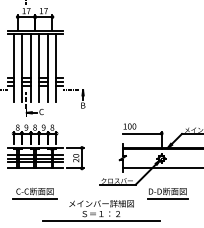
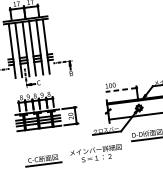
line: (141, 133) -> (120, 90), solid -> dashed
part: (34, 193) -> (42, 160), moved
line: (101, 221) -> (97, 164), removed

